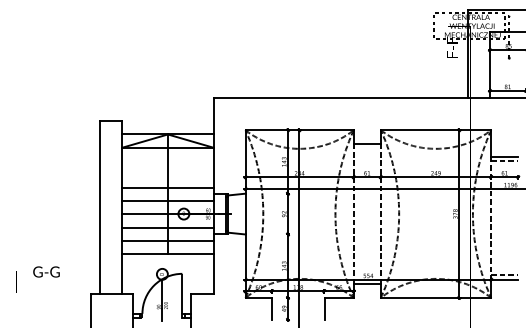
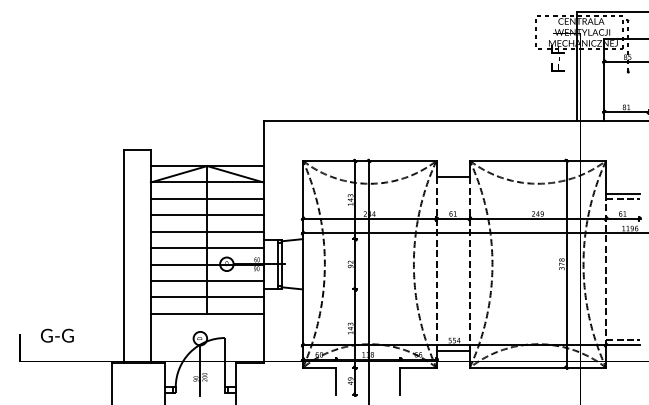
line: (167, 161) -> (206, 199), added
line: (167, 174) -> (206, 215), added

